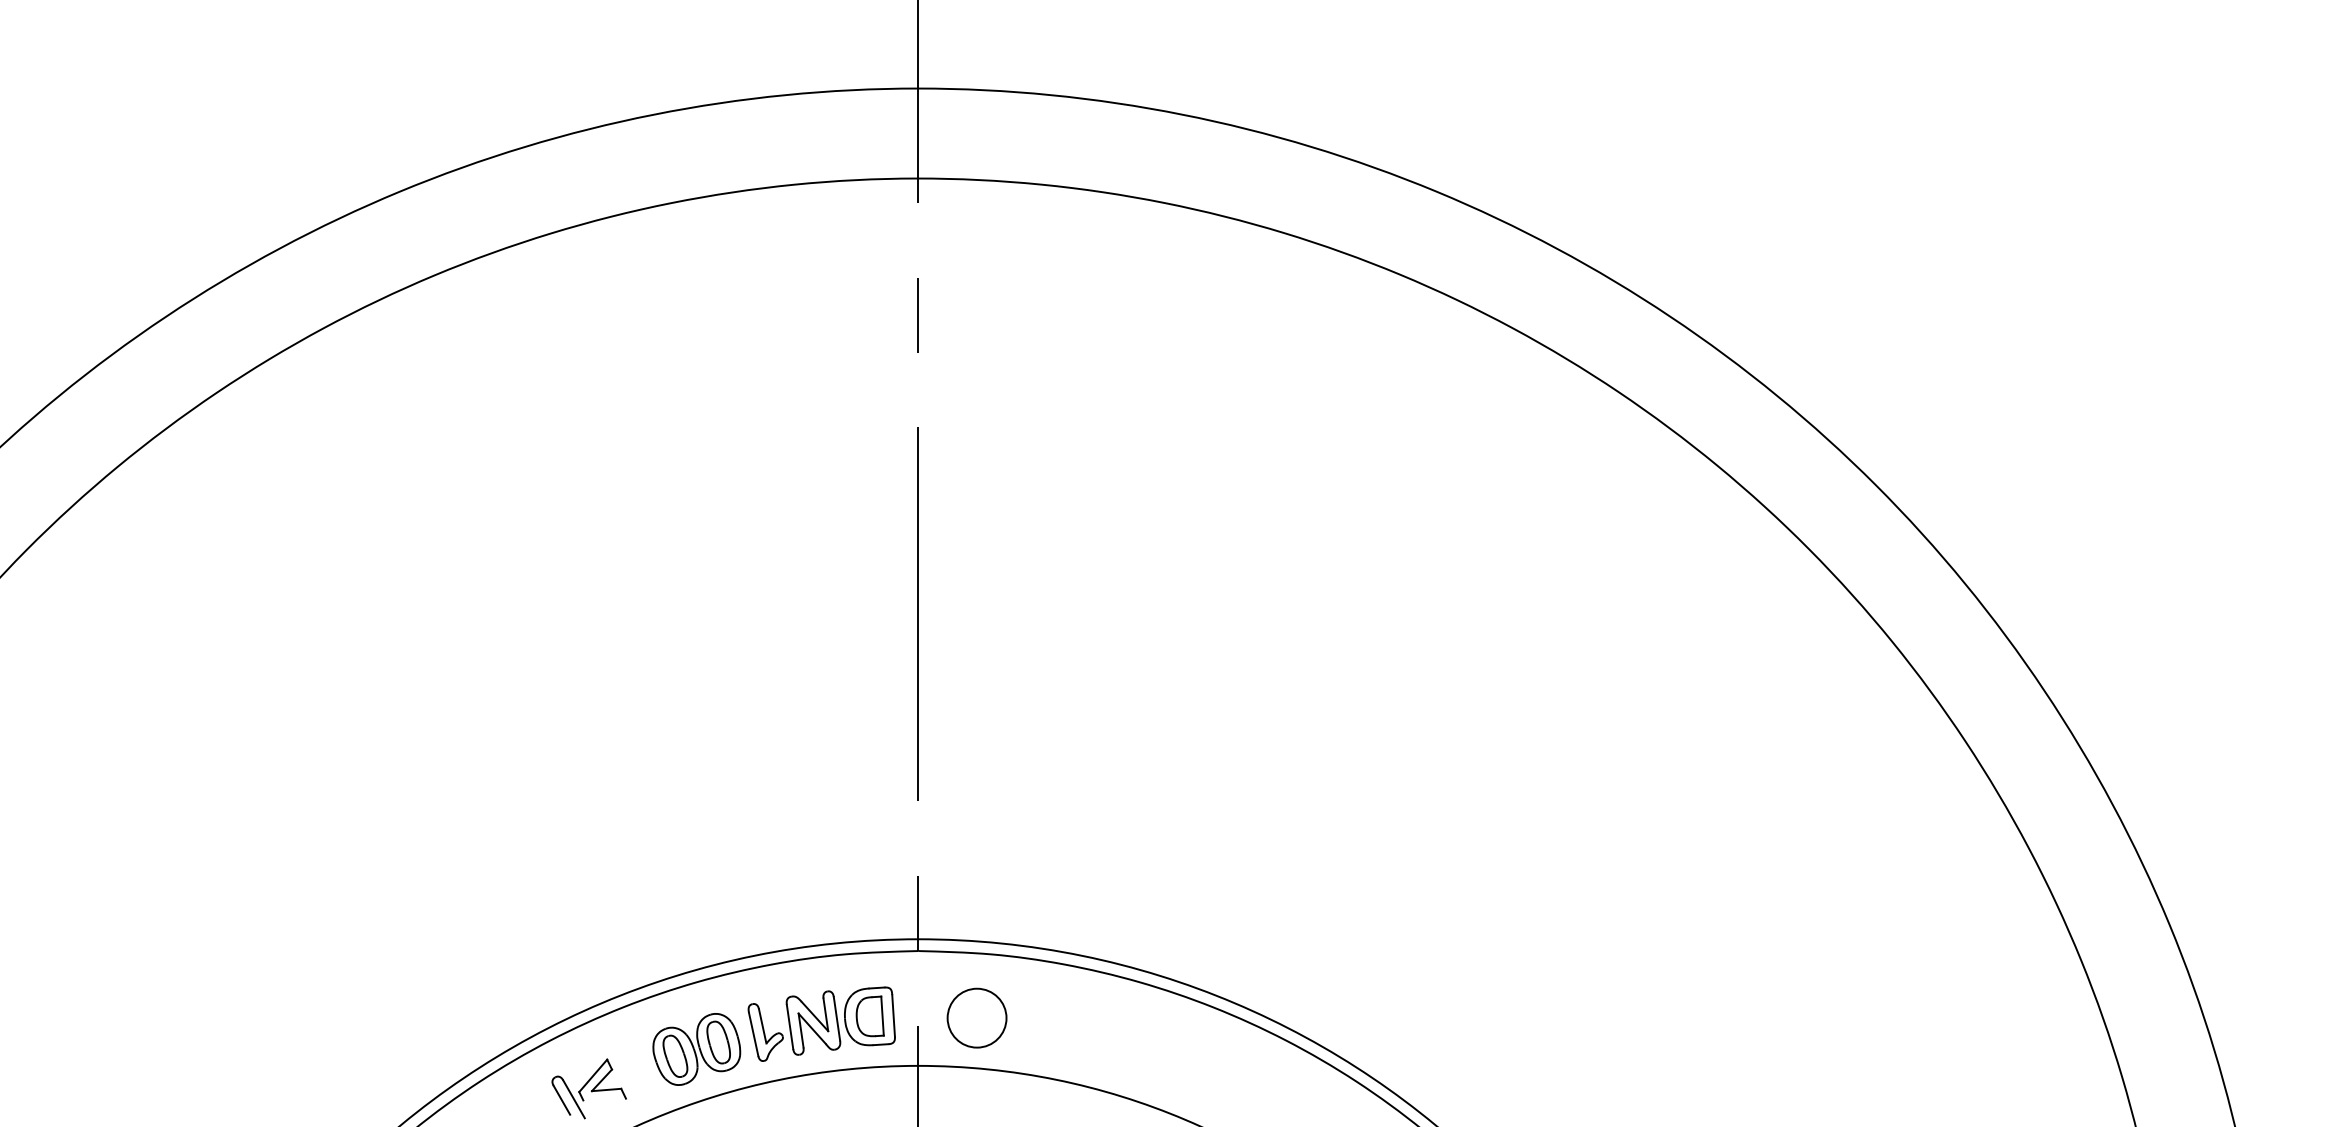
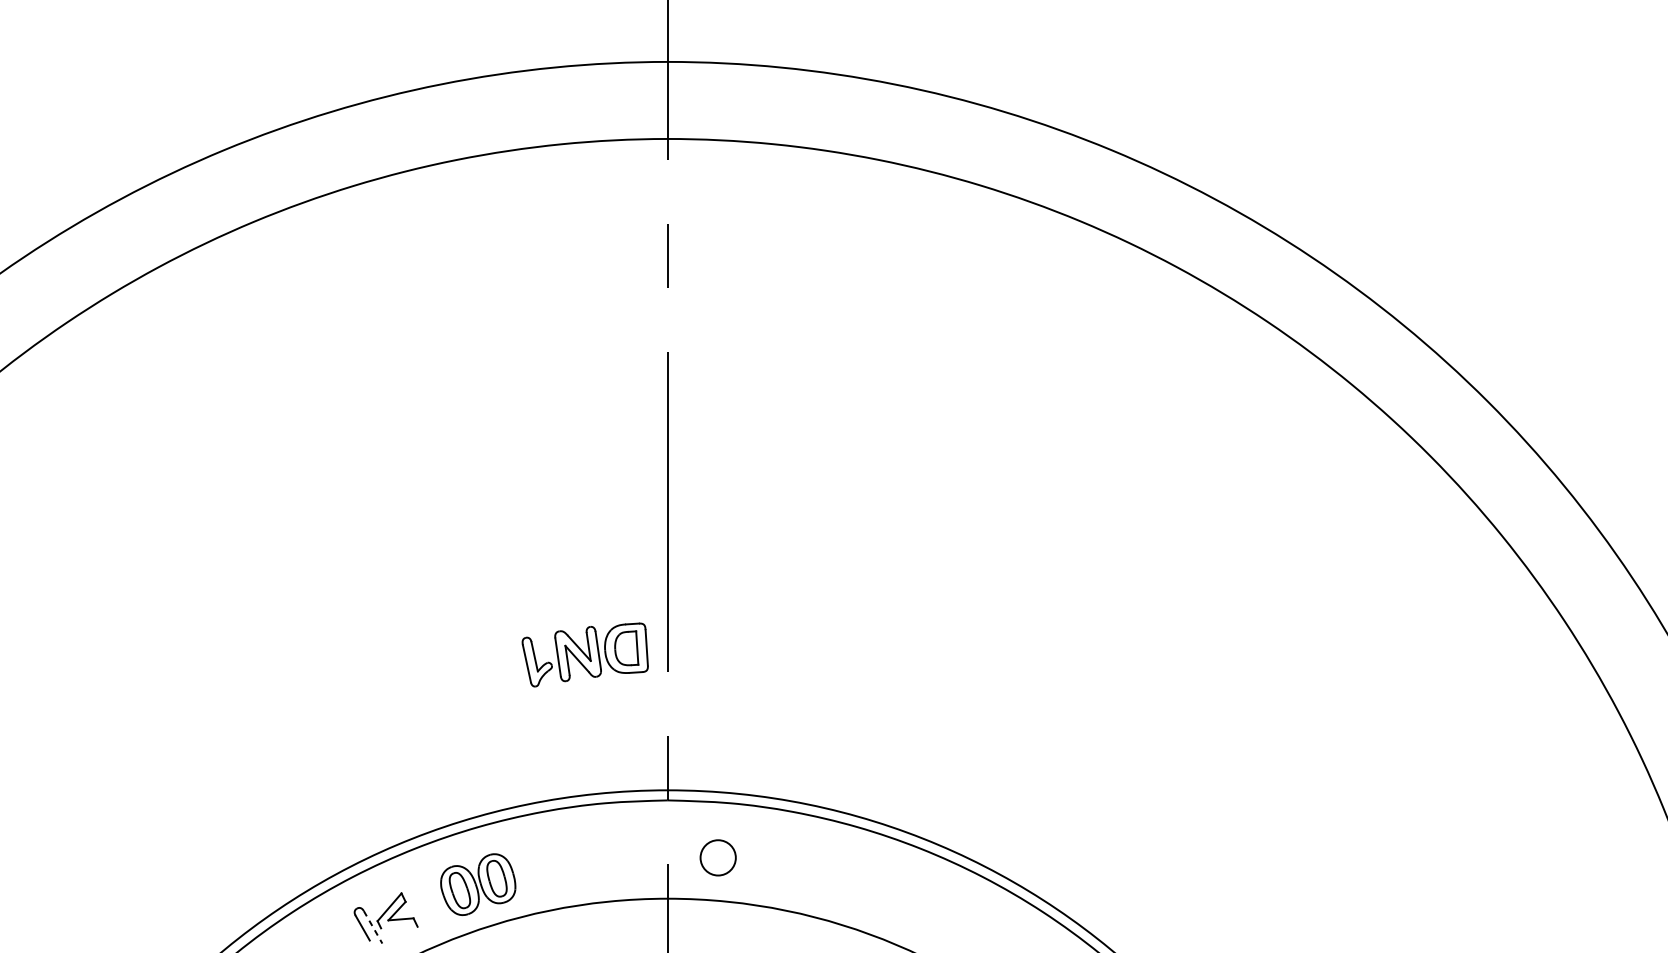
circle: (976, 1017) -> (717, 857), size x0.7
part: (821, 1023) -> (585, 654), moved
line: (574, 1099) -> (373, 927), solid -> dashed

